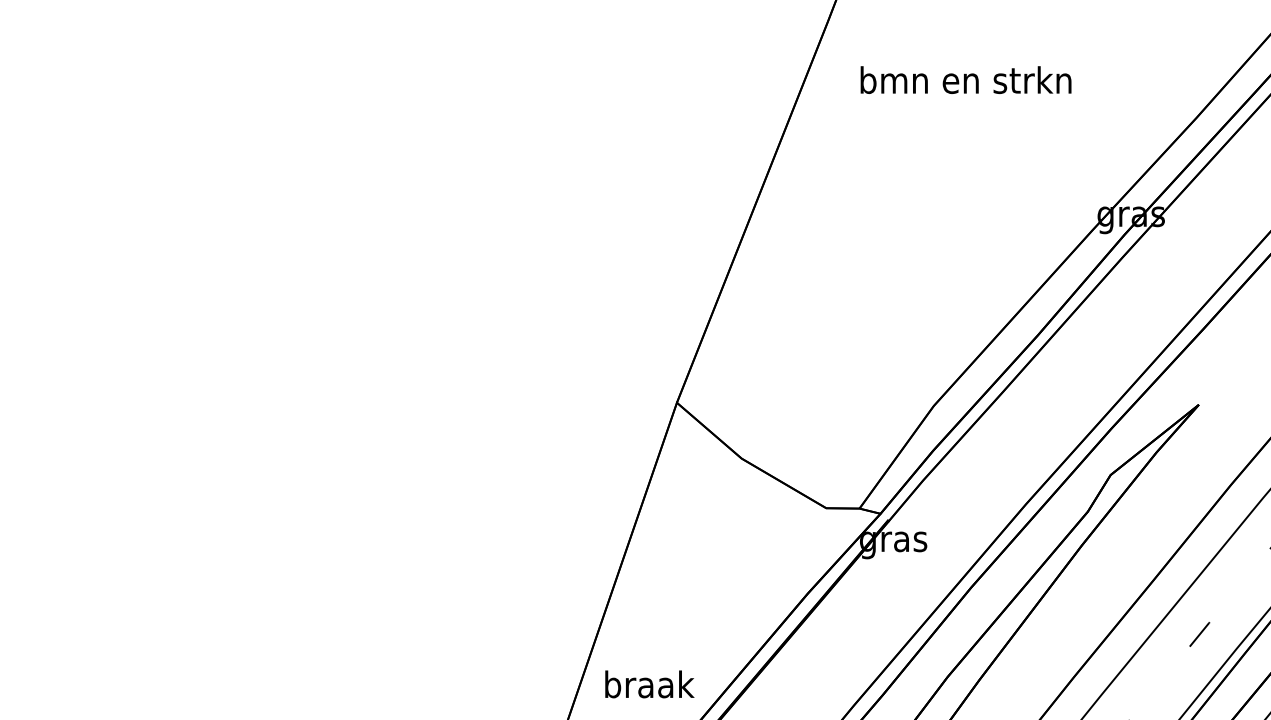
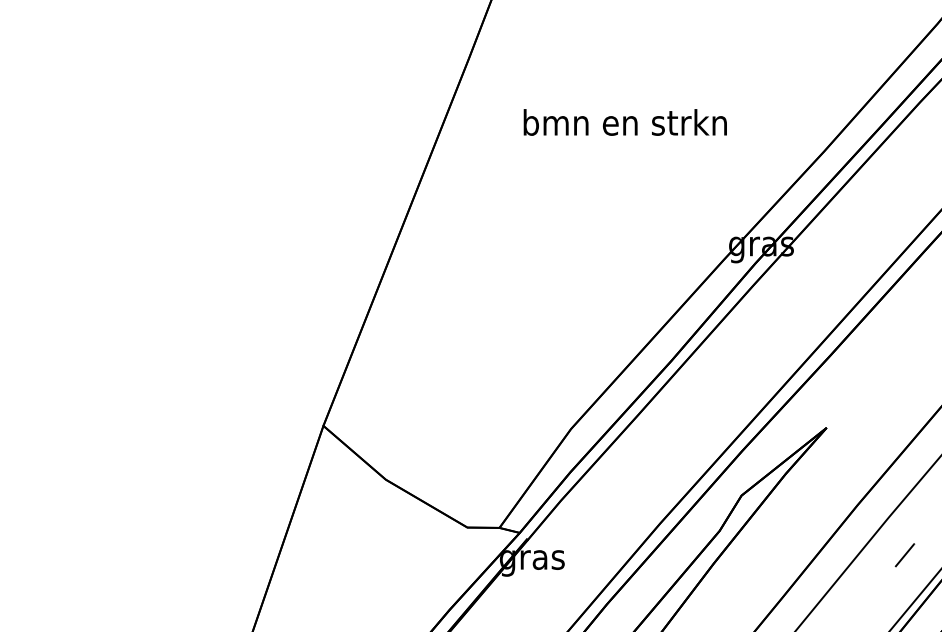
text: (965, 79) -> (624, 121), moved

